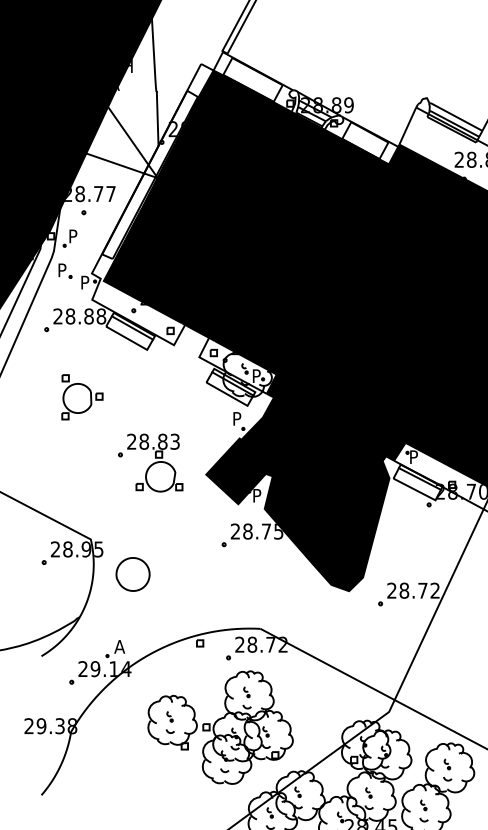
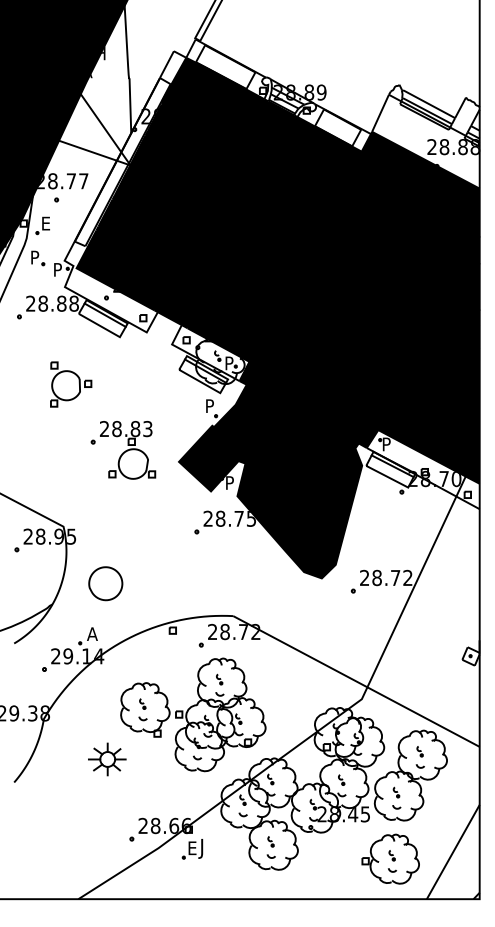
text: (73, 236) -> (46, 223), P -> E
part: (82, 397) -> (71, 384), moved
part: (132, 574) -> (105, 583), moved
part: (134, 772) -> (107, 759), added

